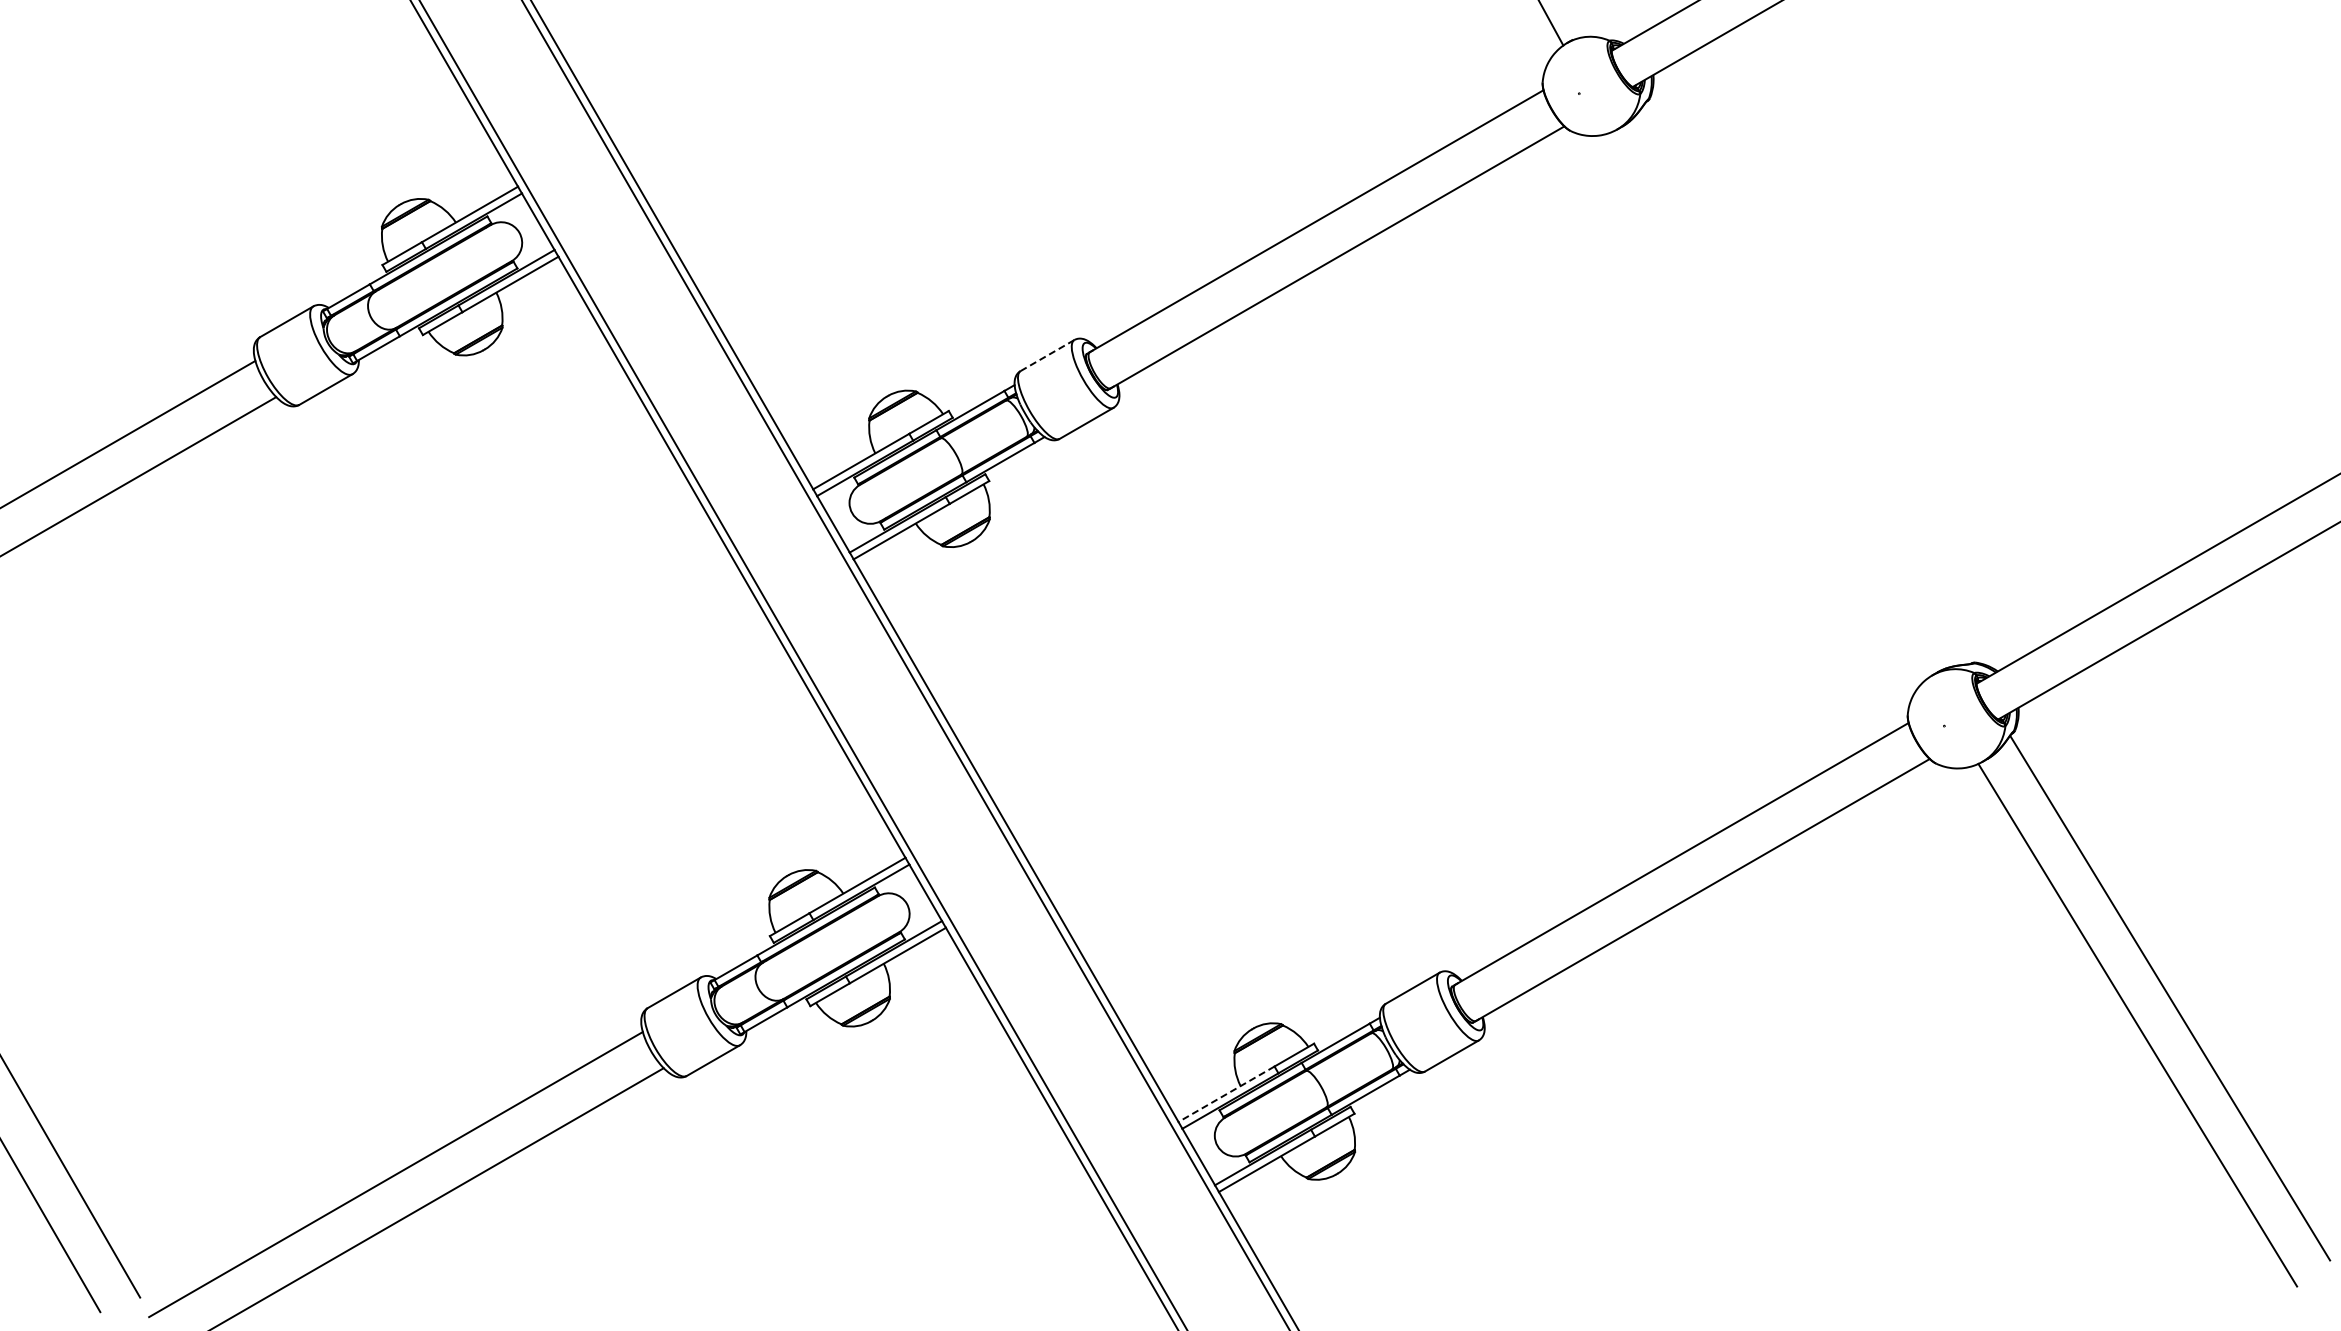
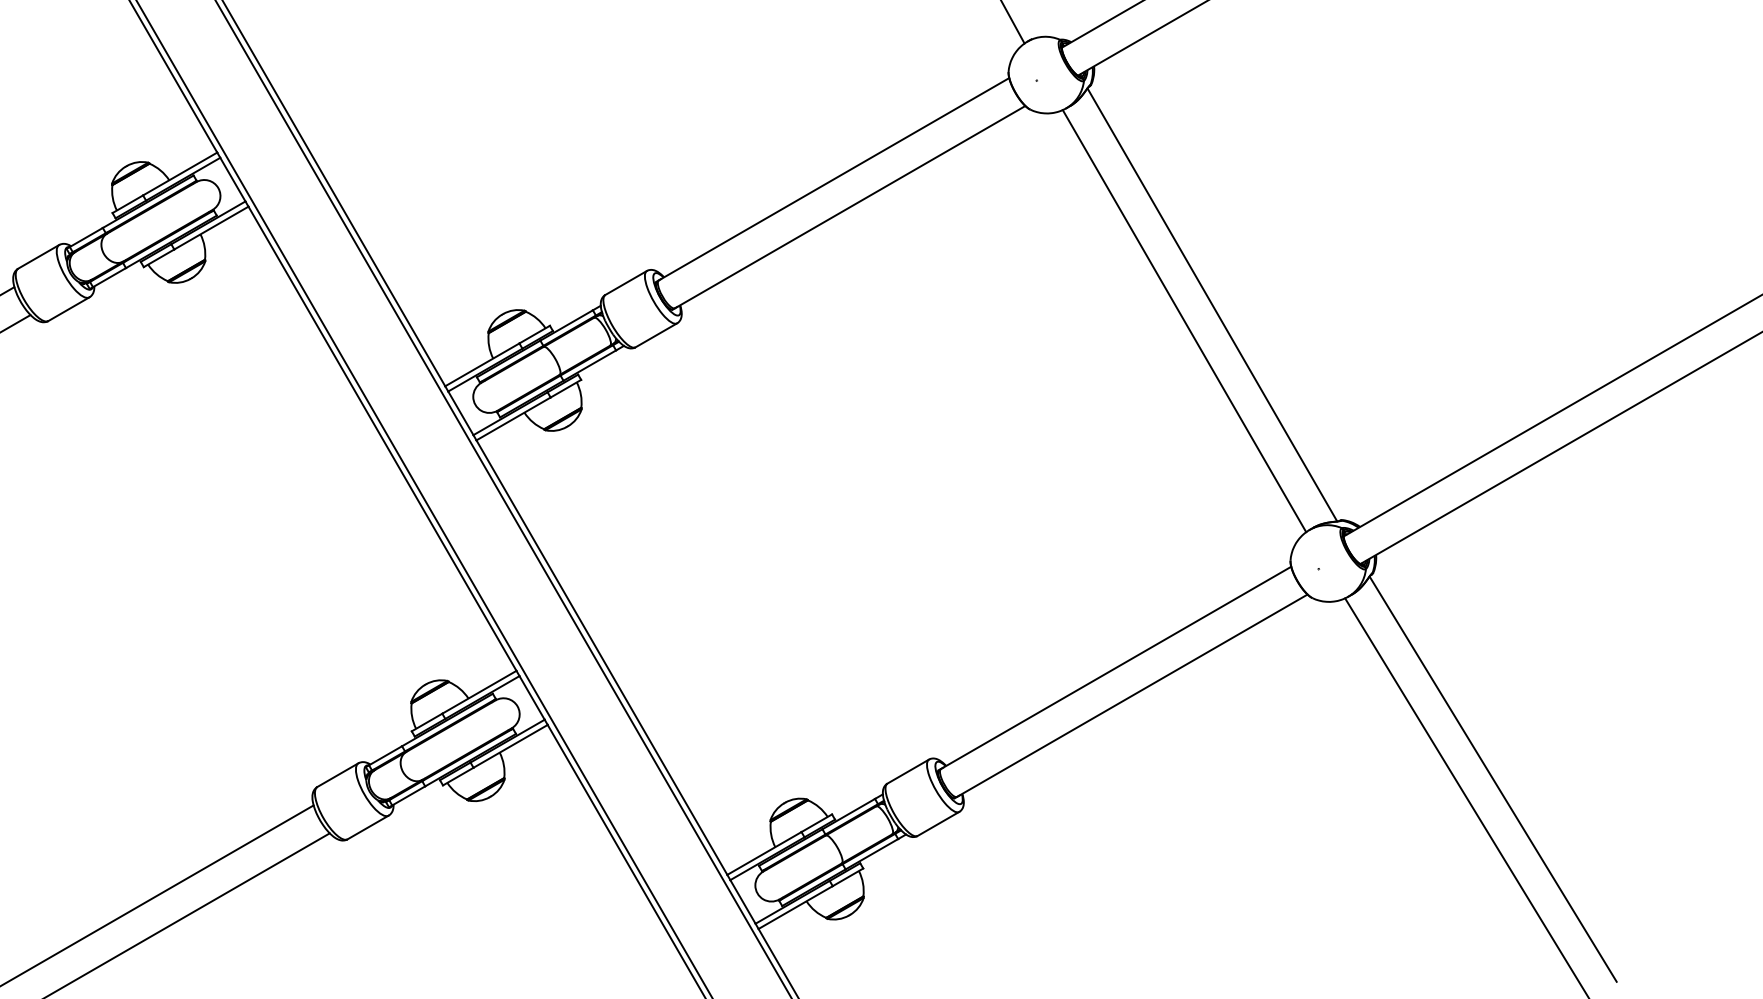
line: (1047, 355) -> (626, 282), dashed -> solid
line: (1806, 383) -> (1212, 304), added
line: (1770, 404) -> (1184, 320), added
line: (1226, 1094) -> (764, 853), dashed -> solid

